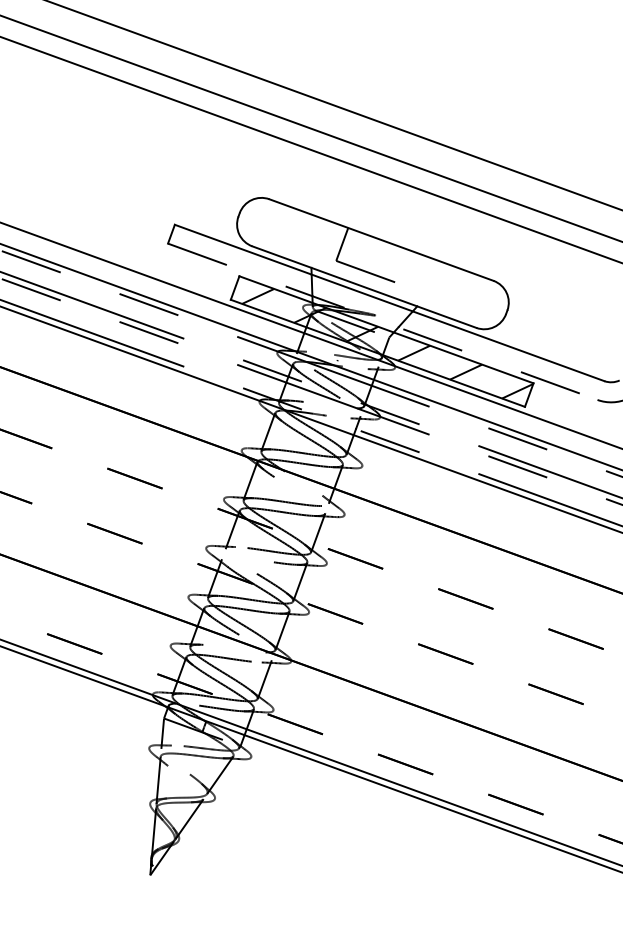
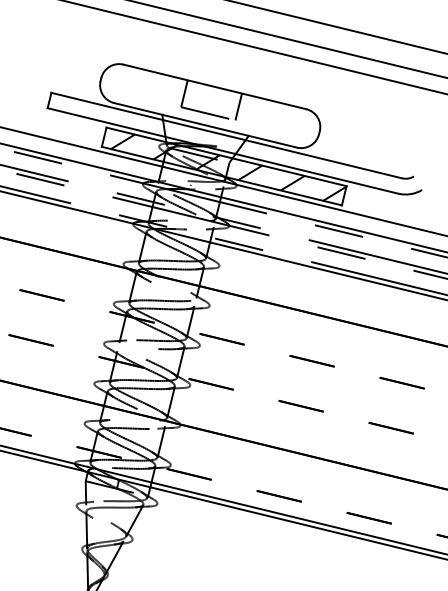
line: (408, 268) -> (238, 106), added
line: (382, 321) -> (222, 150), dashed -> solid

